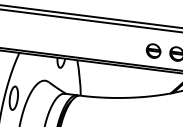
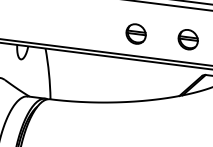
part: (153, 50) -> (136, 33), moved

